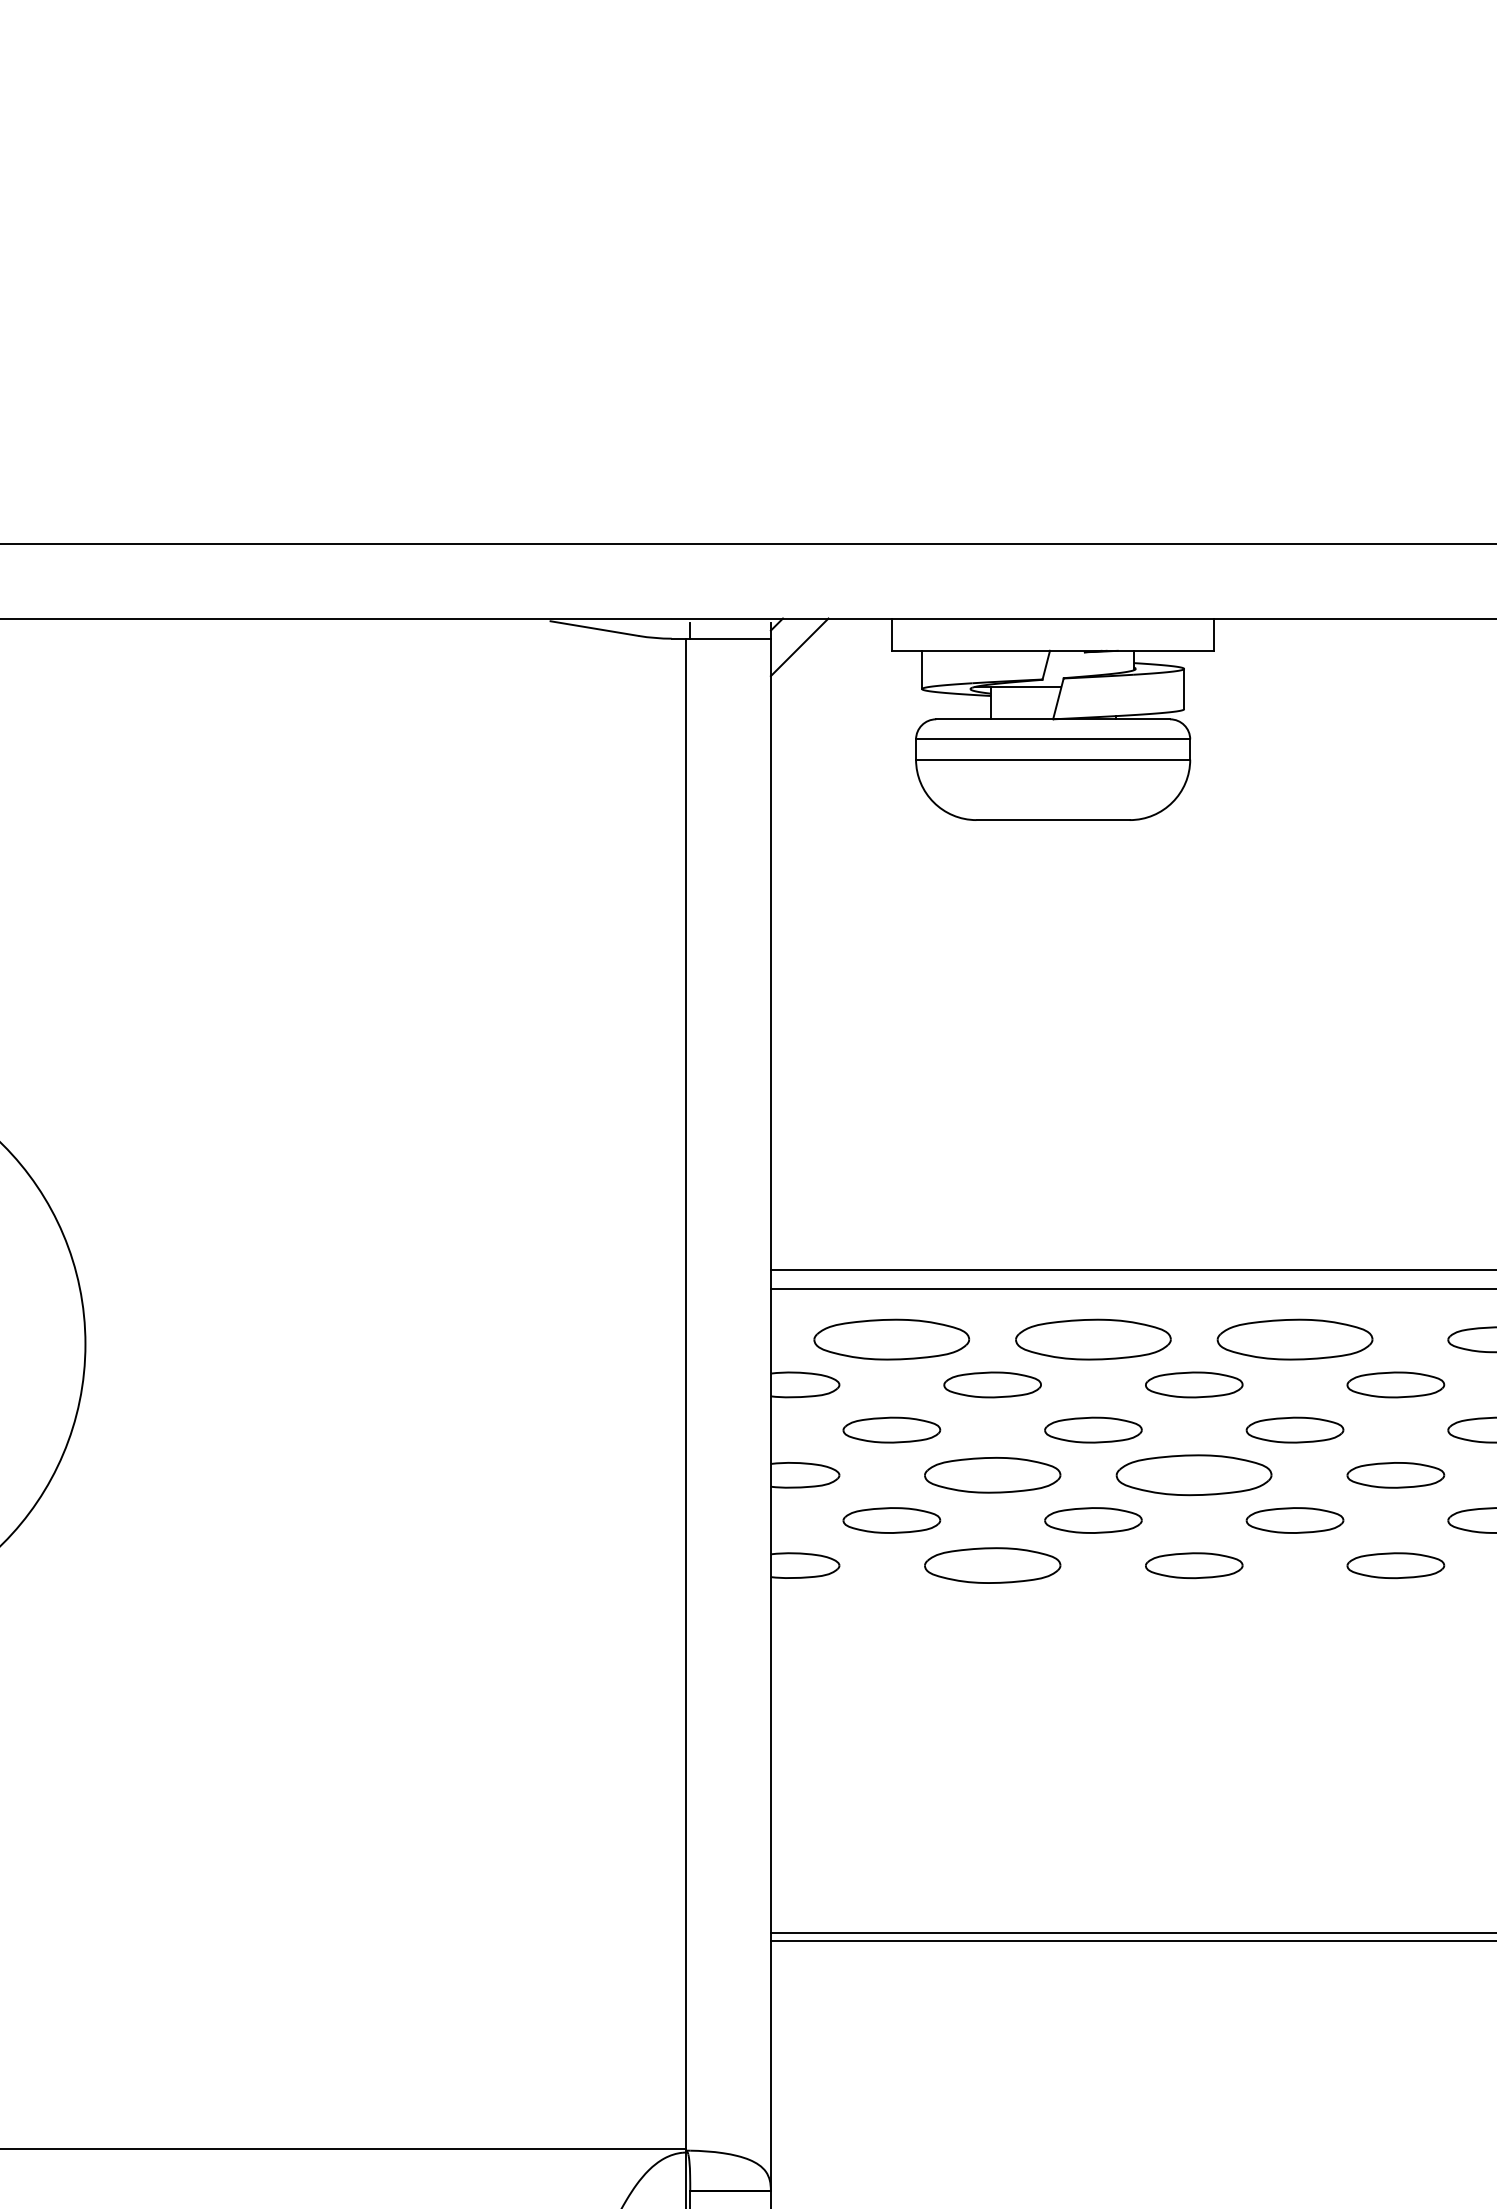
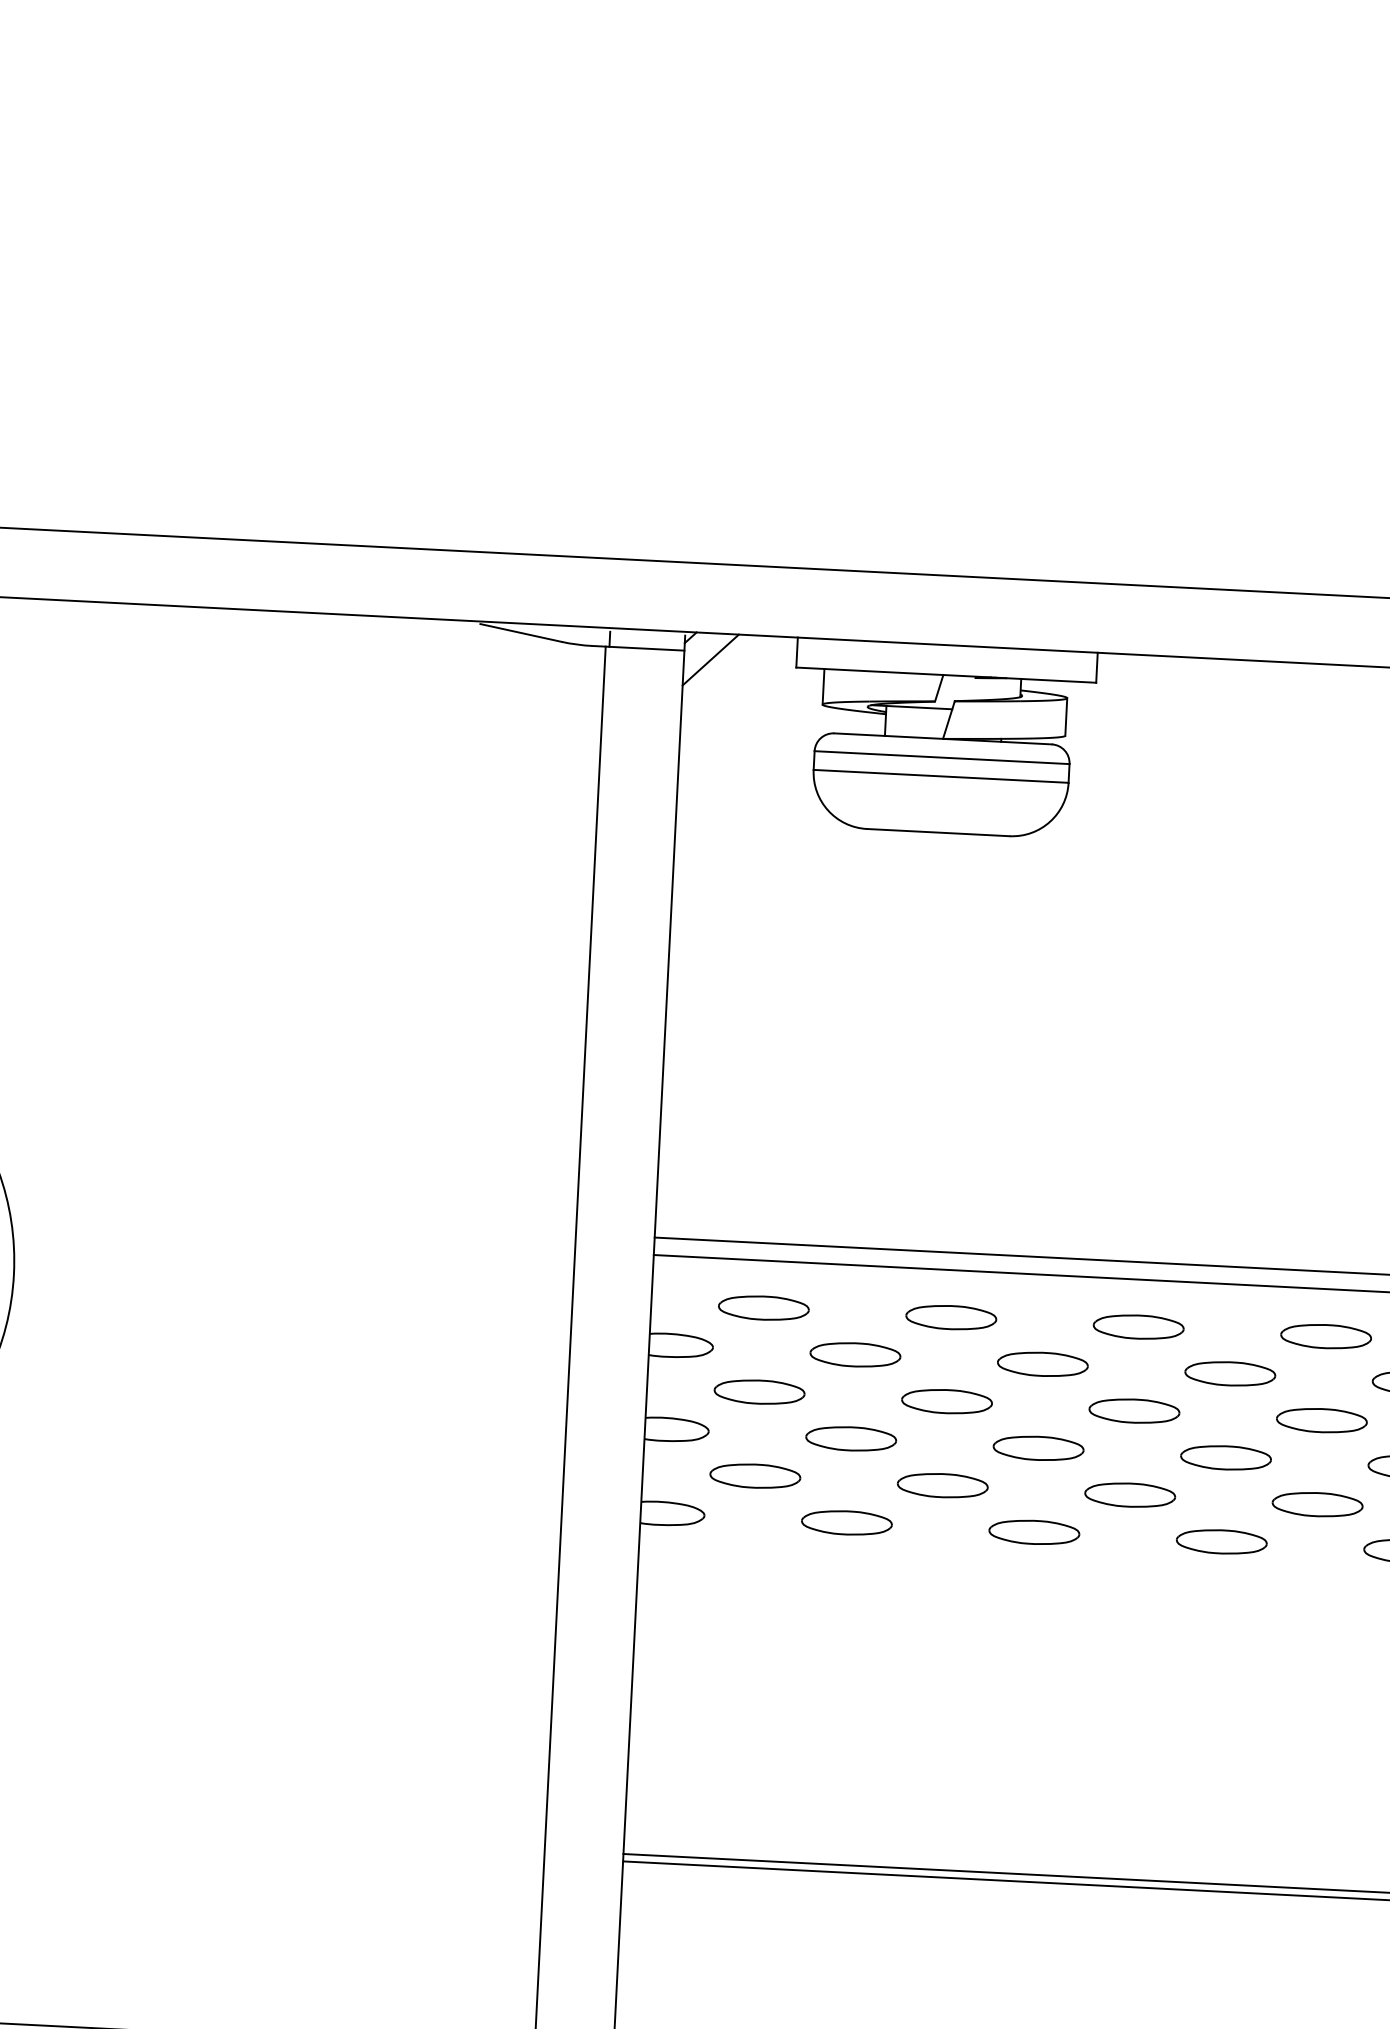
part: (891, 1339) -> (763, 1307), size x0.62
part: (1093, 1339) -> (951, 1317), size x0.62
part: (1294, 1339) -> (1138, 1326), size x0.62
part: (992, 1475) -> (851, 1439), size x0.71
part: (1194, 1475) -> (1038, 1448), size x0.62
part: (992, 1565) -> (846, 1522), size x0.71

